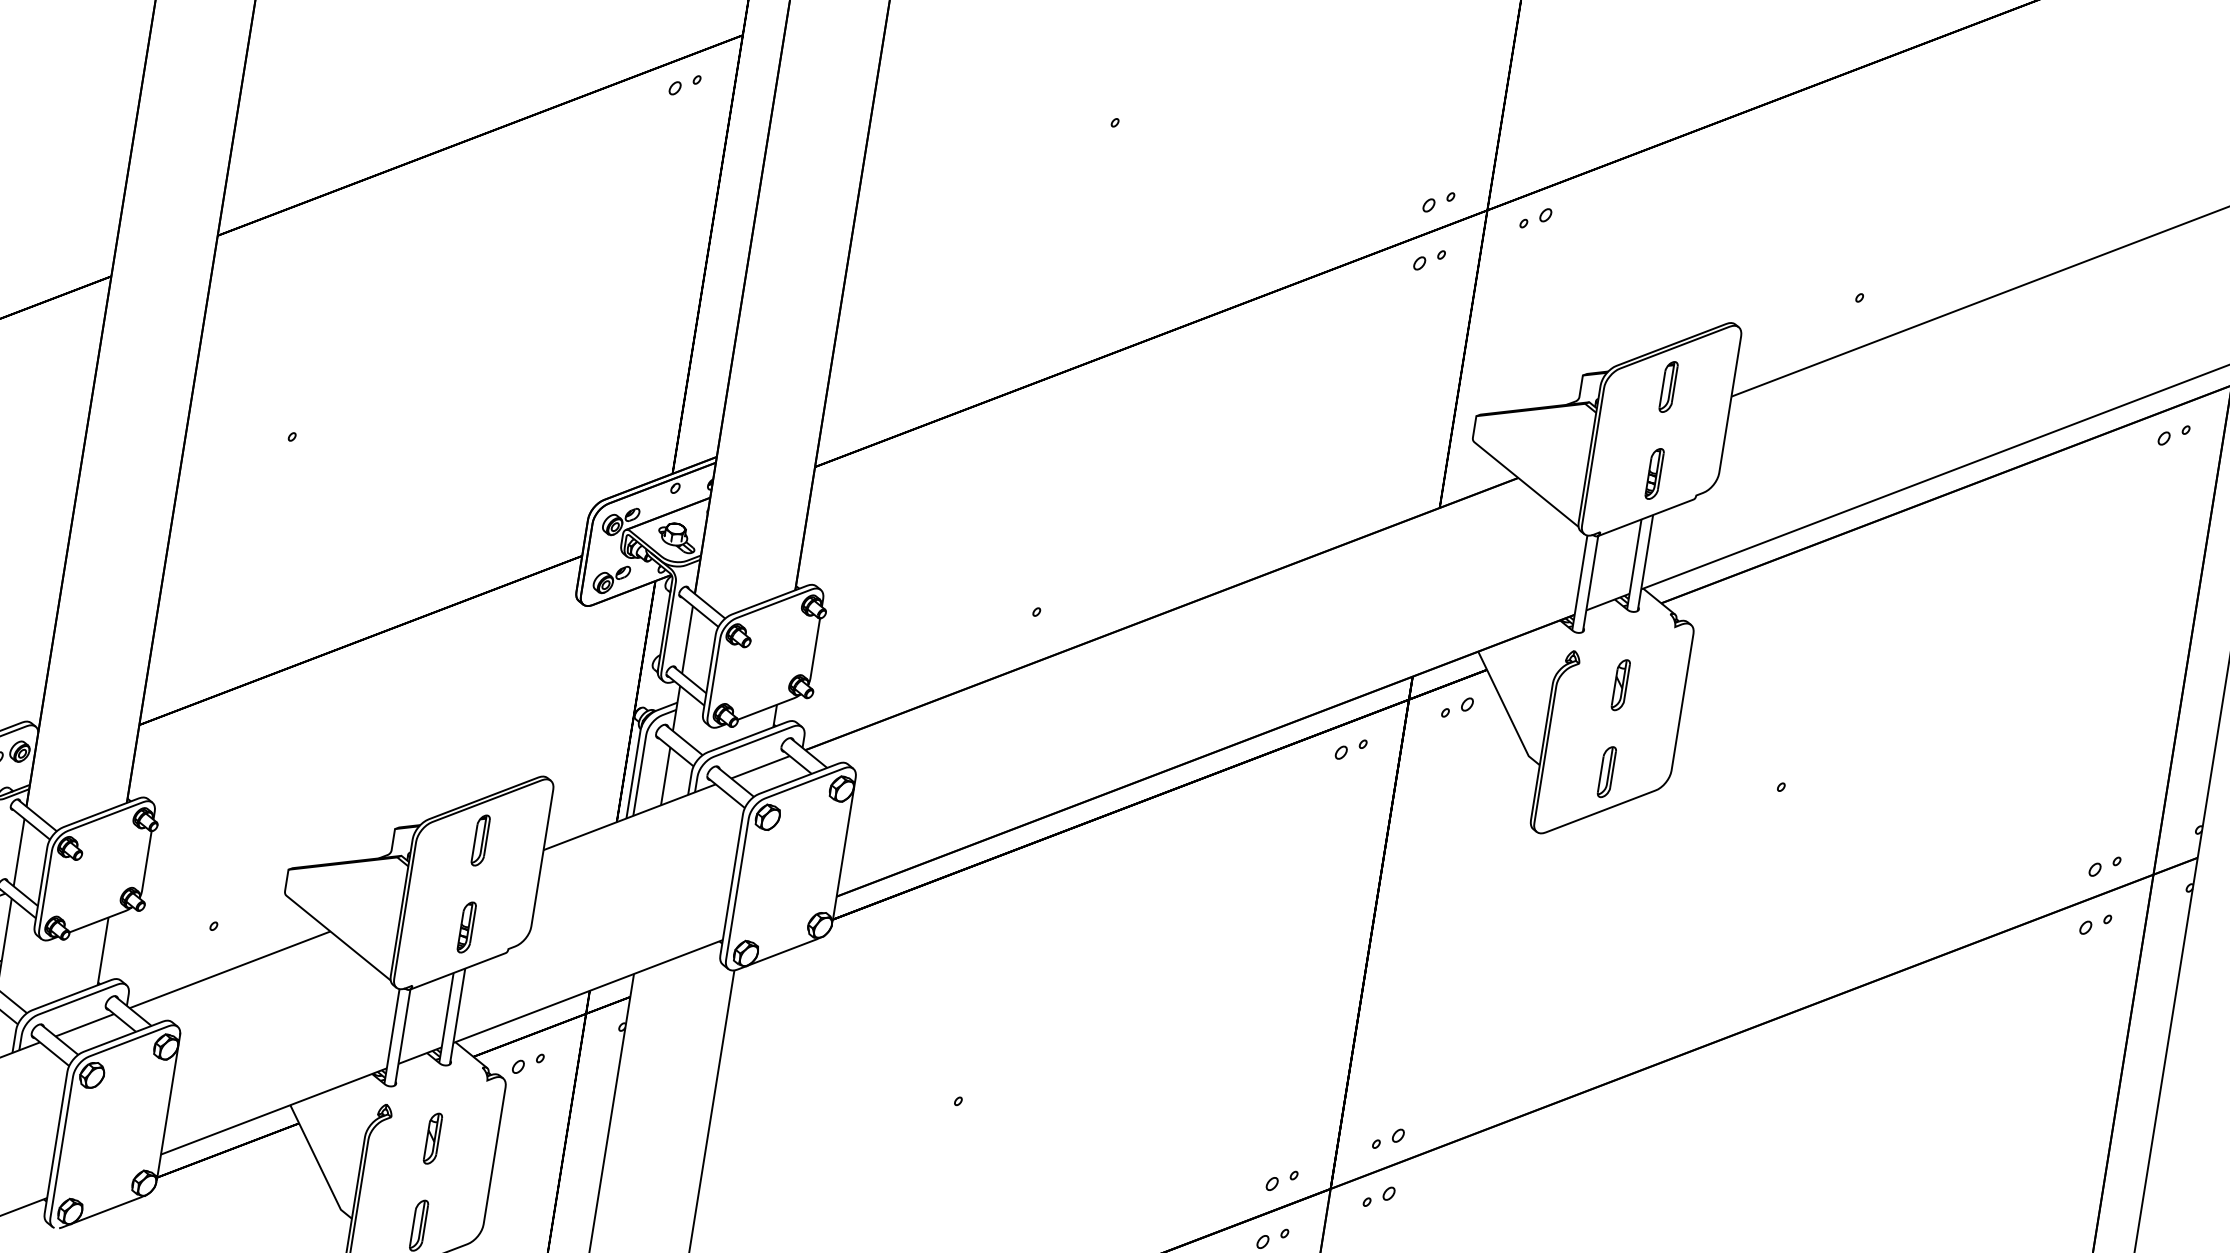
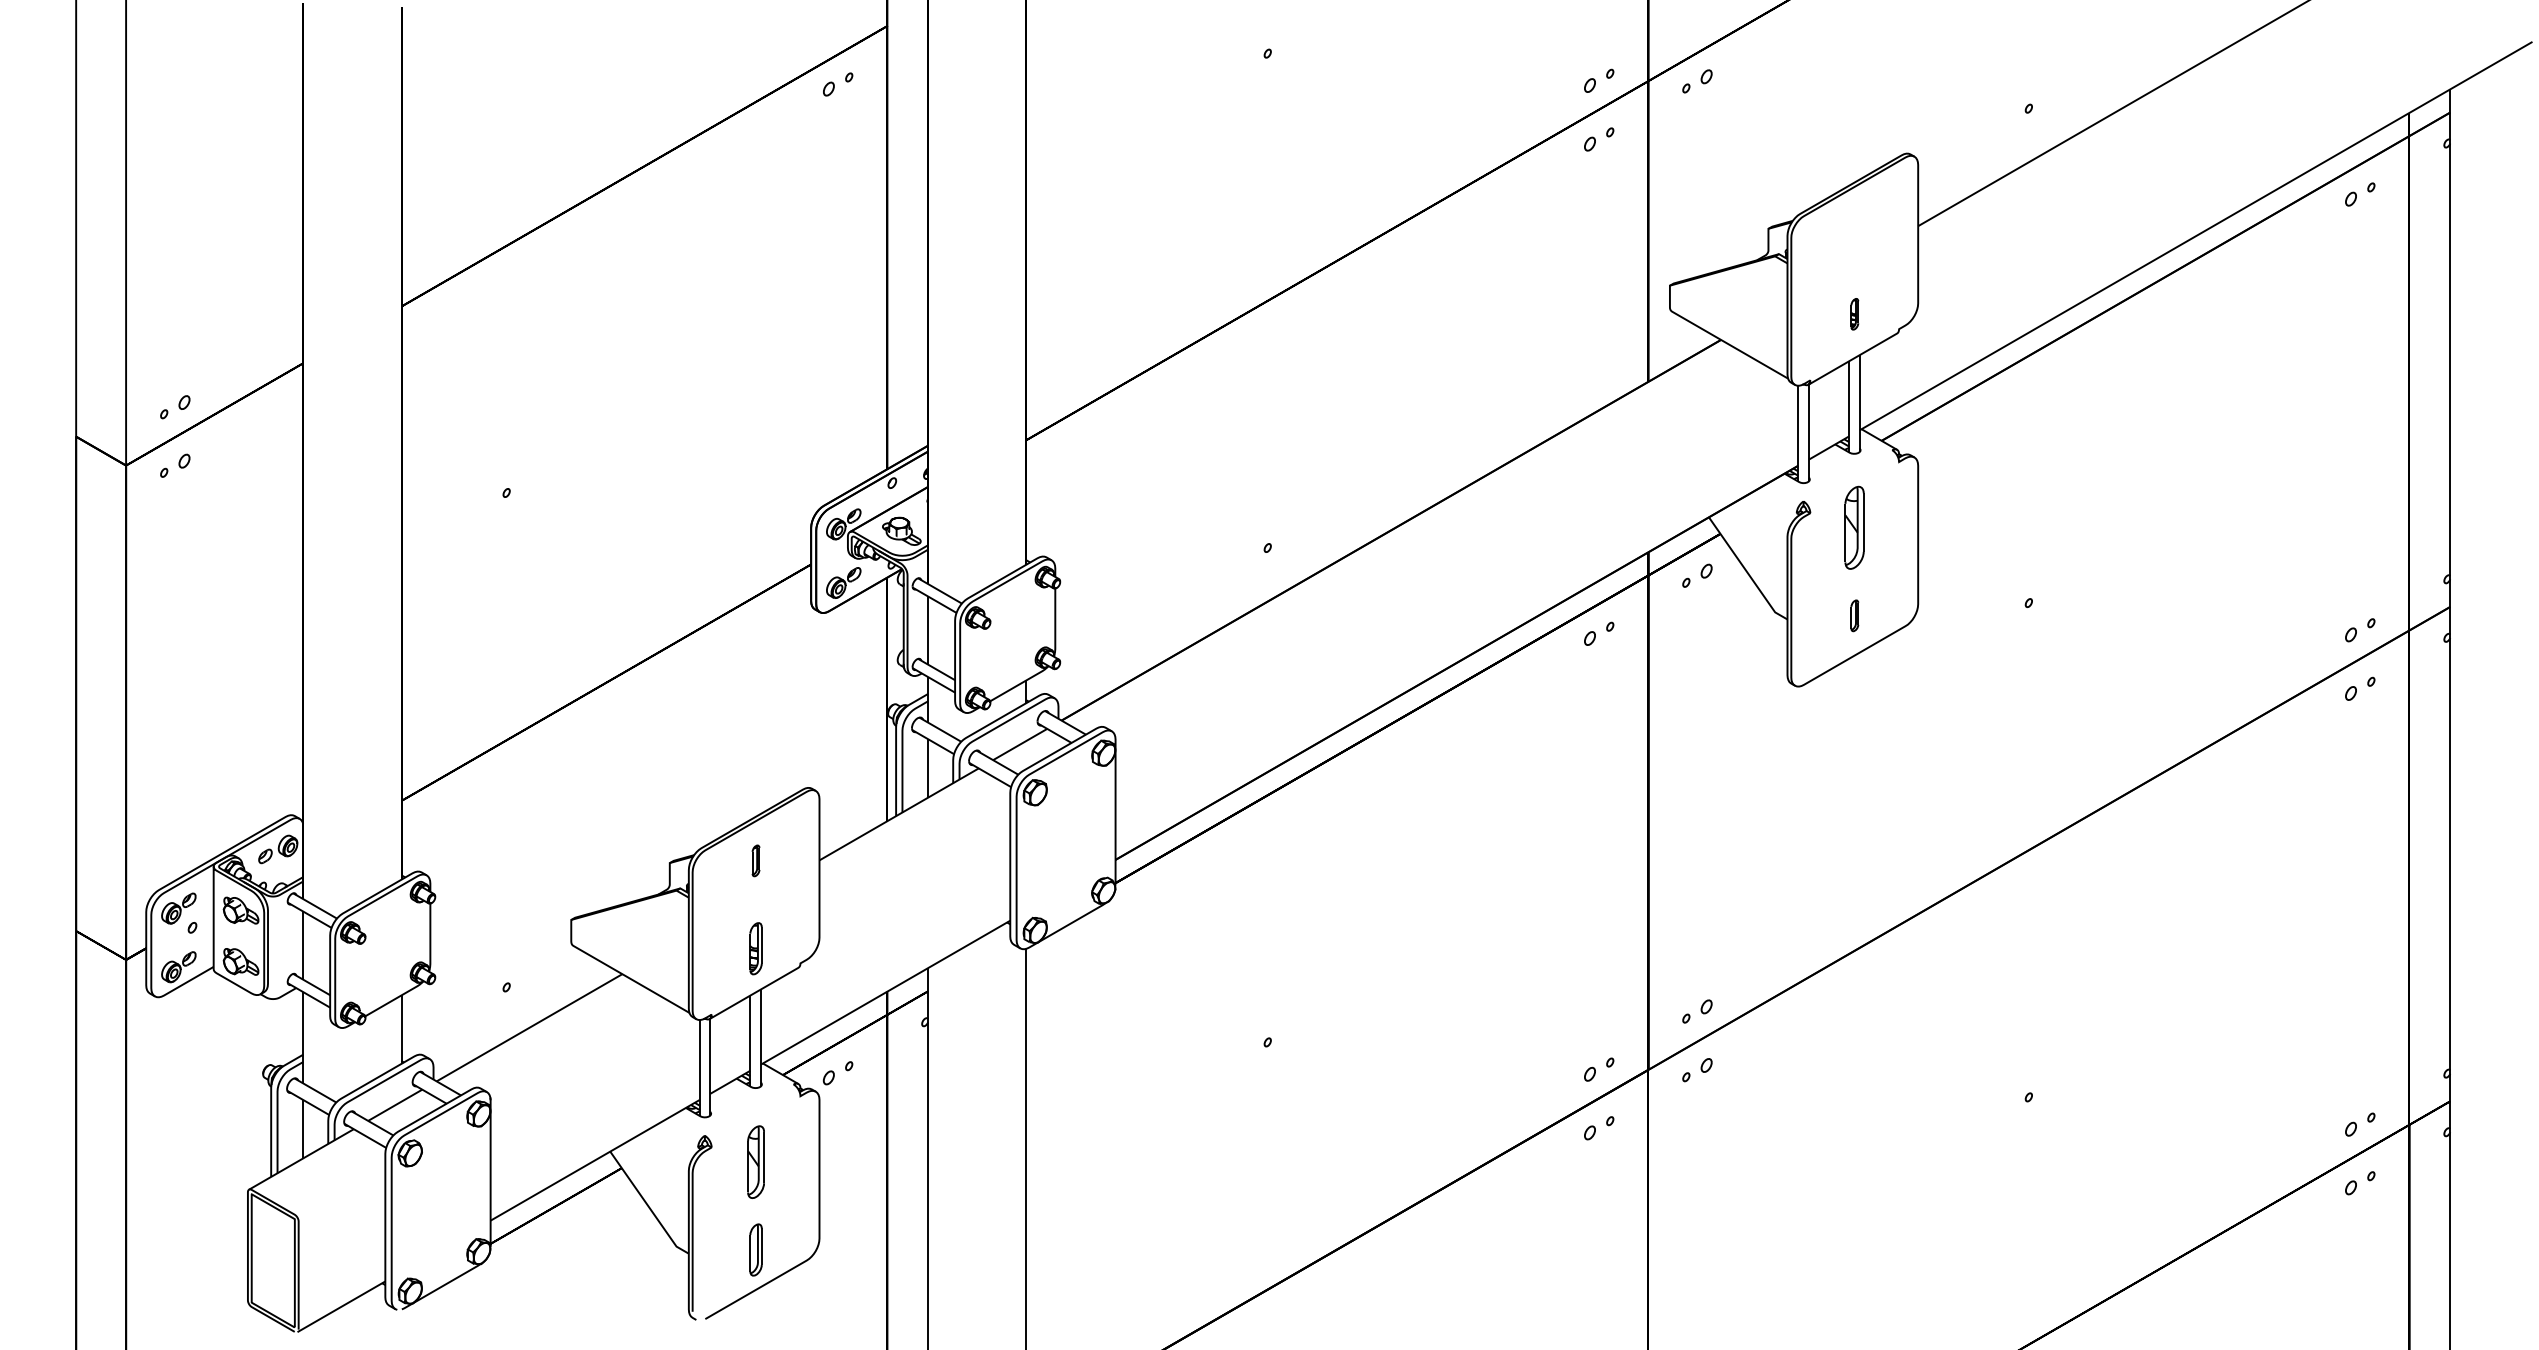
part: (1668, 386) -> (1854, 226), removed
part: (1654, 472) -> (1854, 313), size x0.6
part: (1620, 684) -> (1854, 527), size x1.6
part: (1606, 771) -> (1854, 615), size x0.6
part: (480, 840) -> (755, 860), size x0.6
part: (432, 1138) -> (755, 1161), size x1.4

